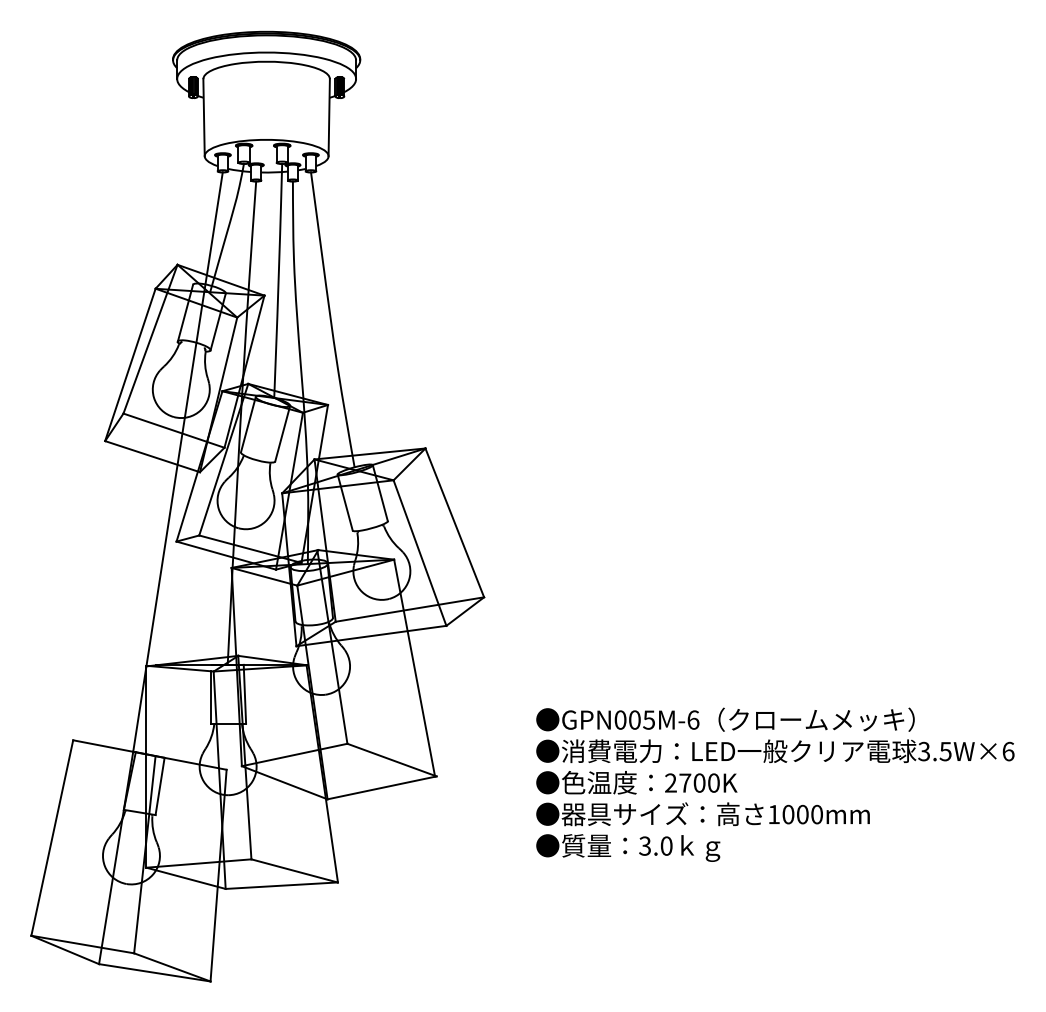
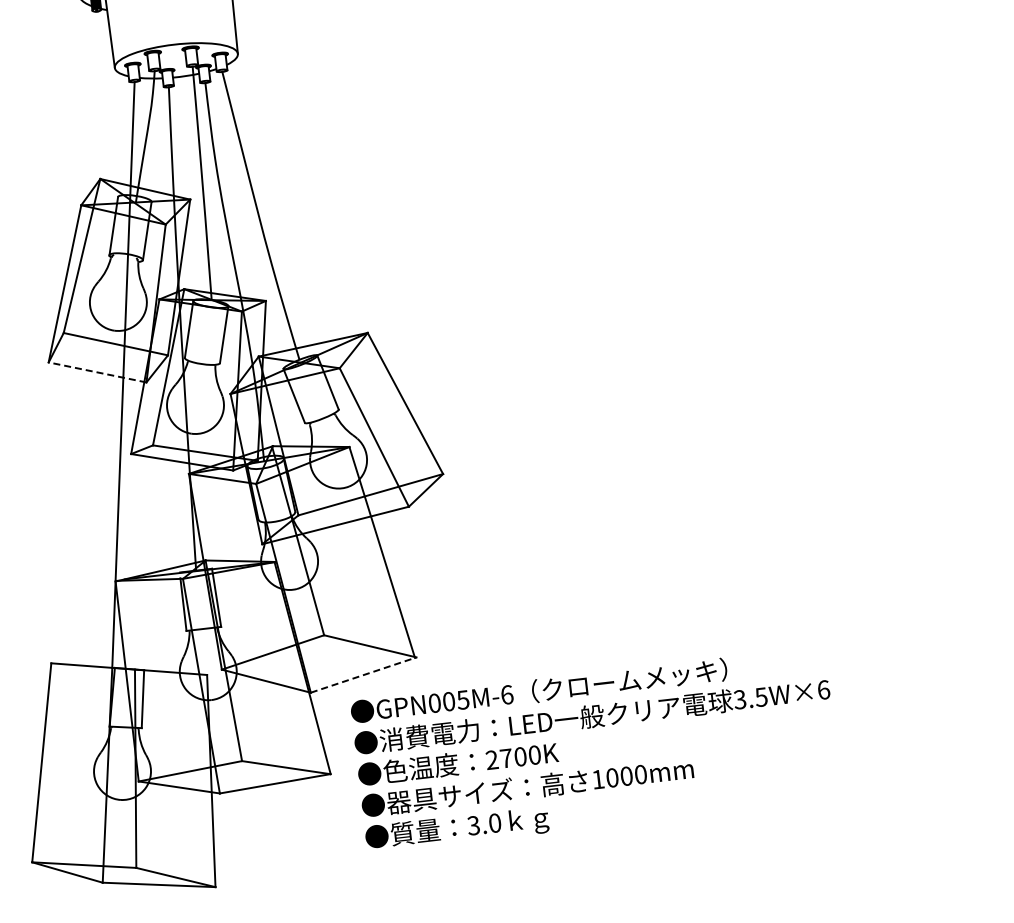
line: (152, 456) -> (97, 372), solid -> dashed
text: (775, 784) -> (596, 749), moved
line: (382, 787) -> (364, 674), solid -> dashed

